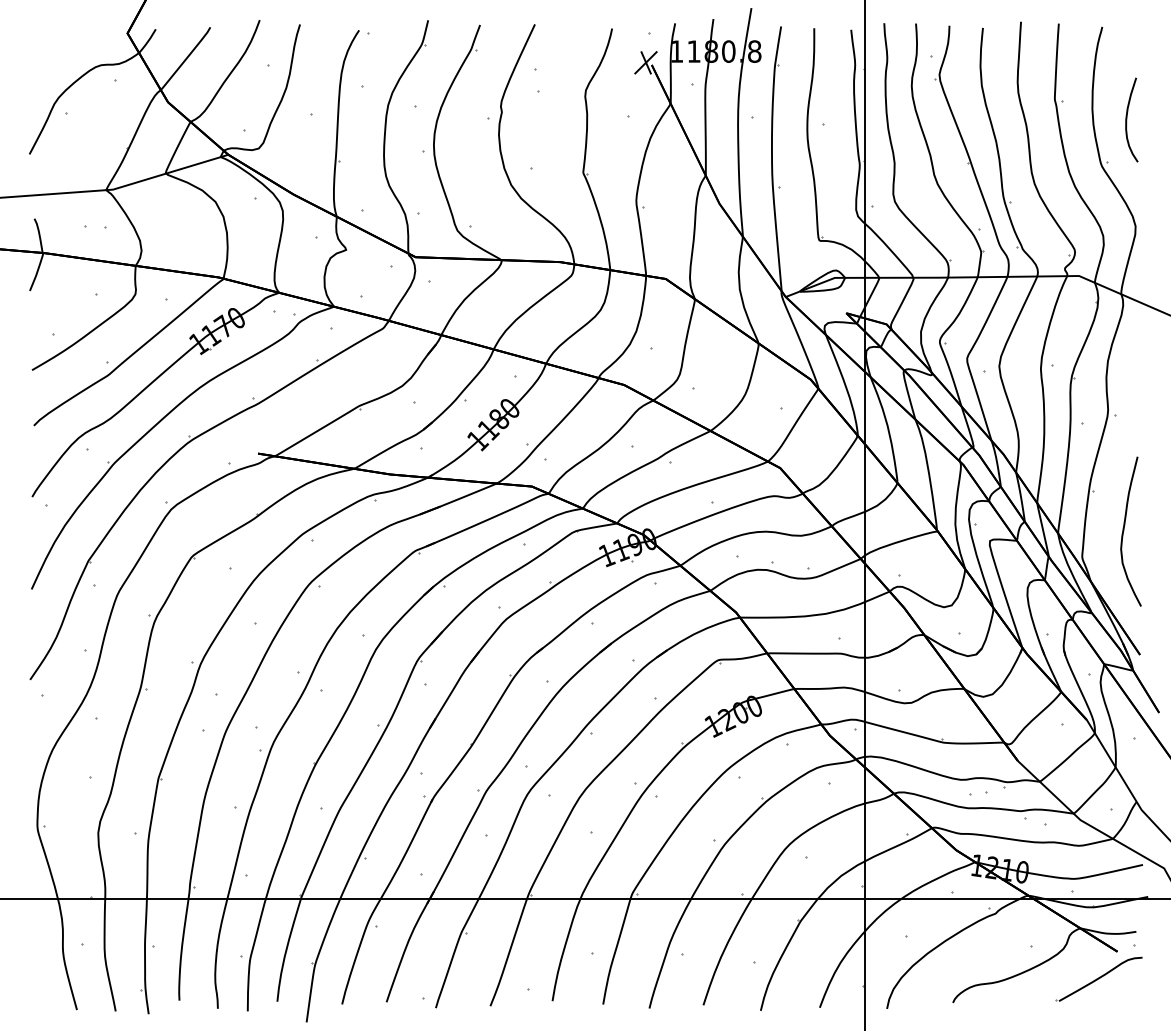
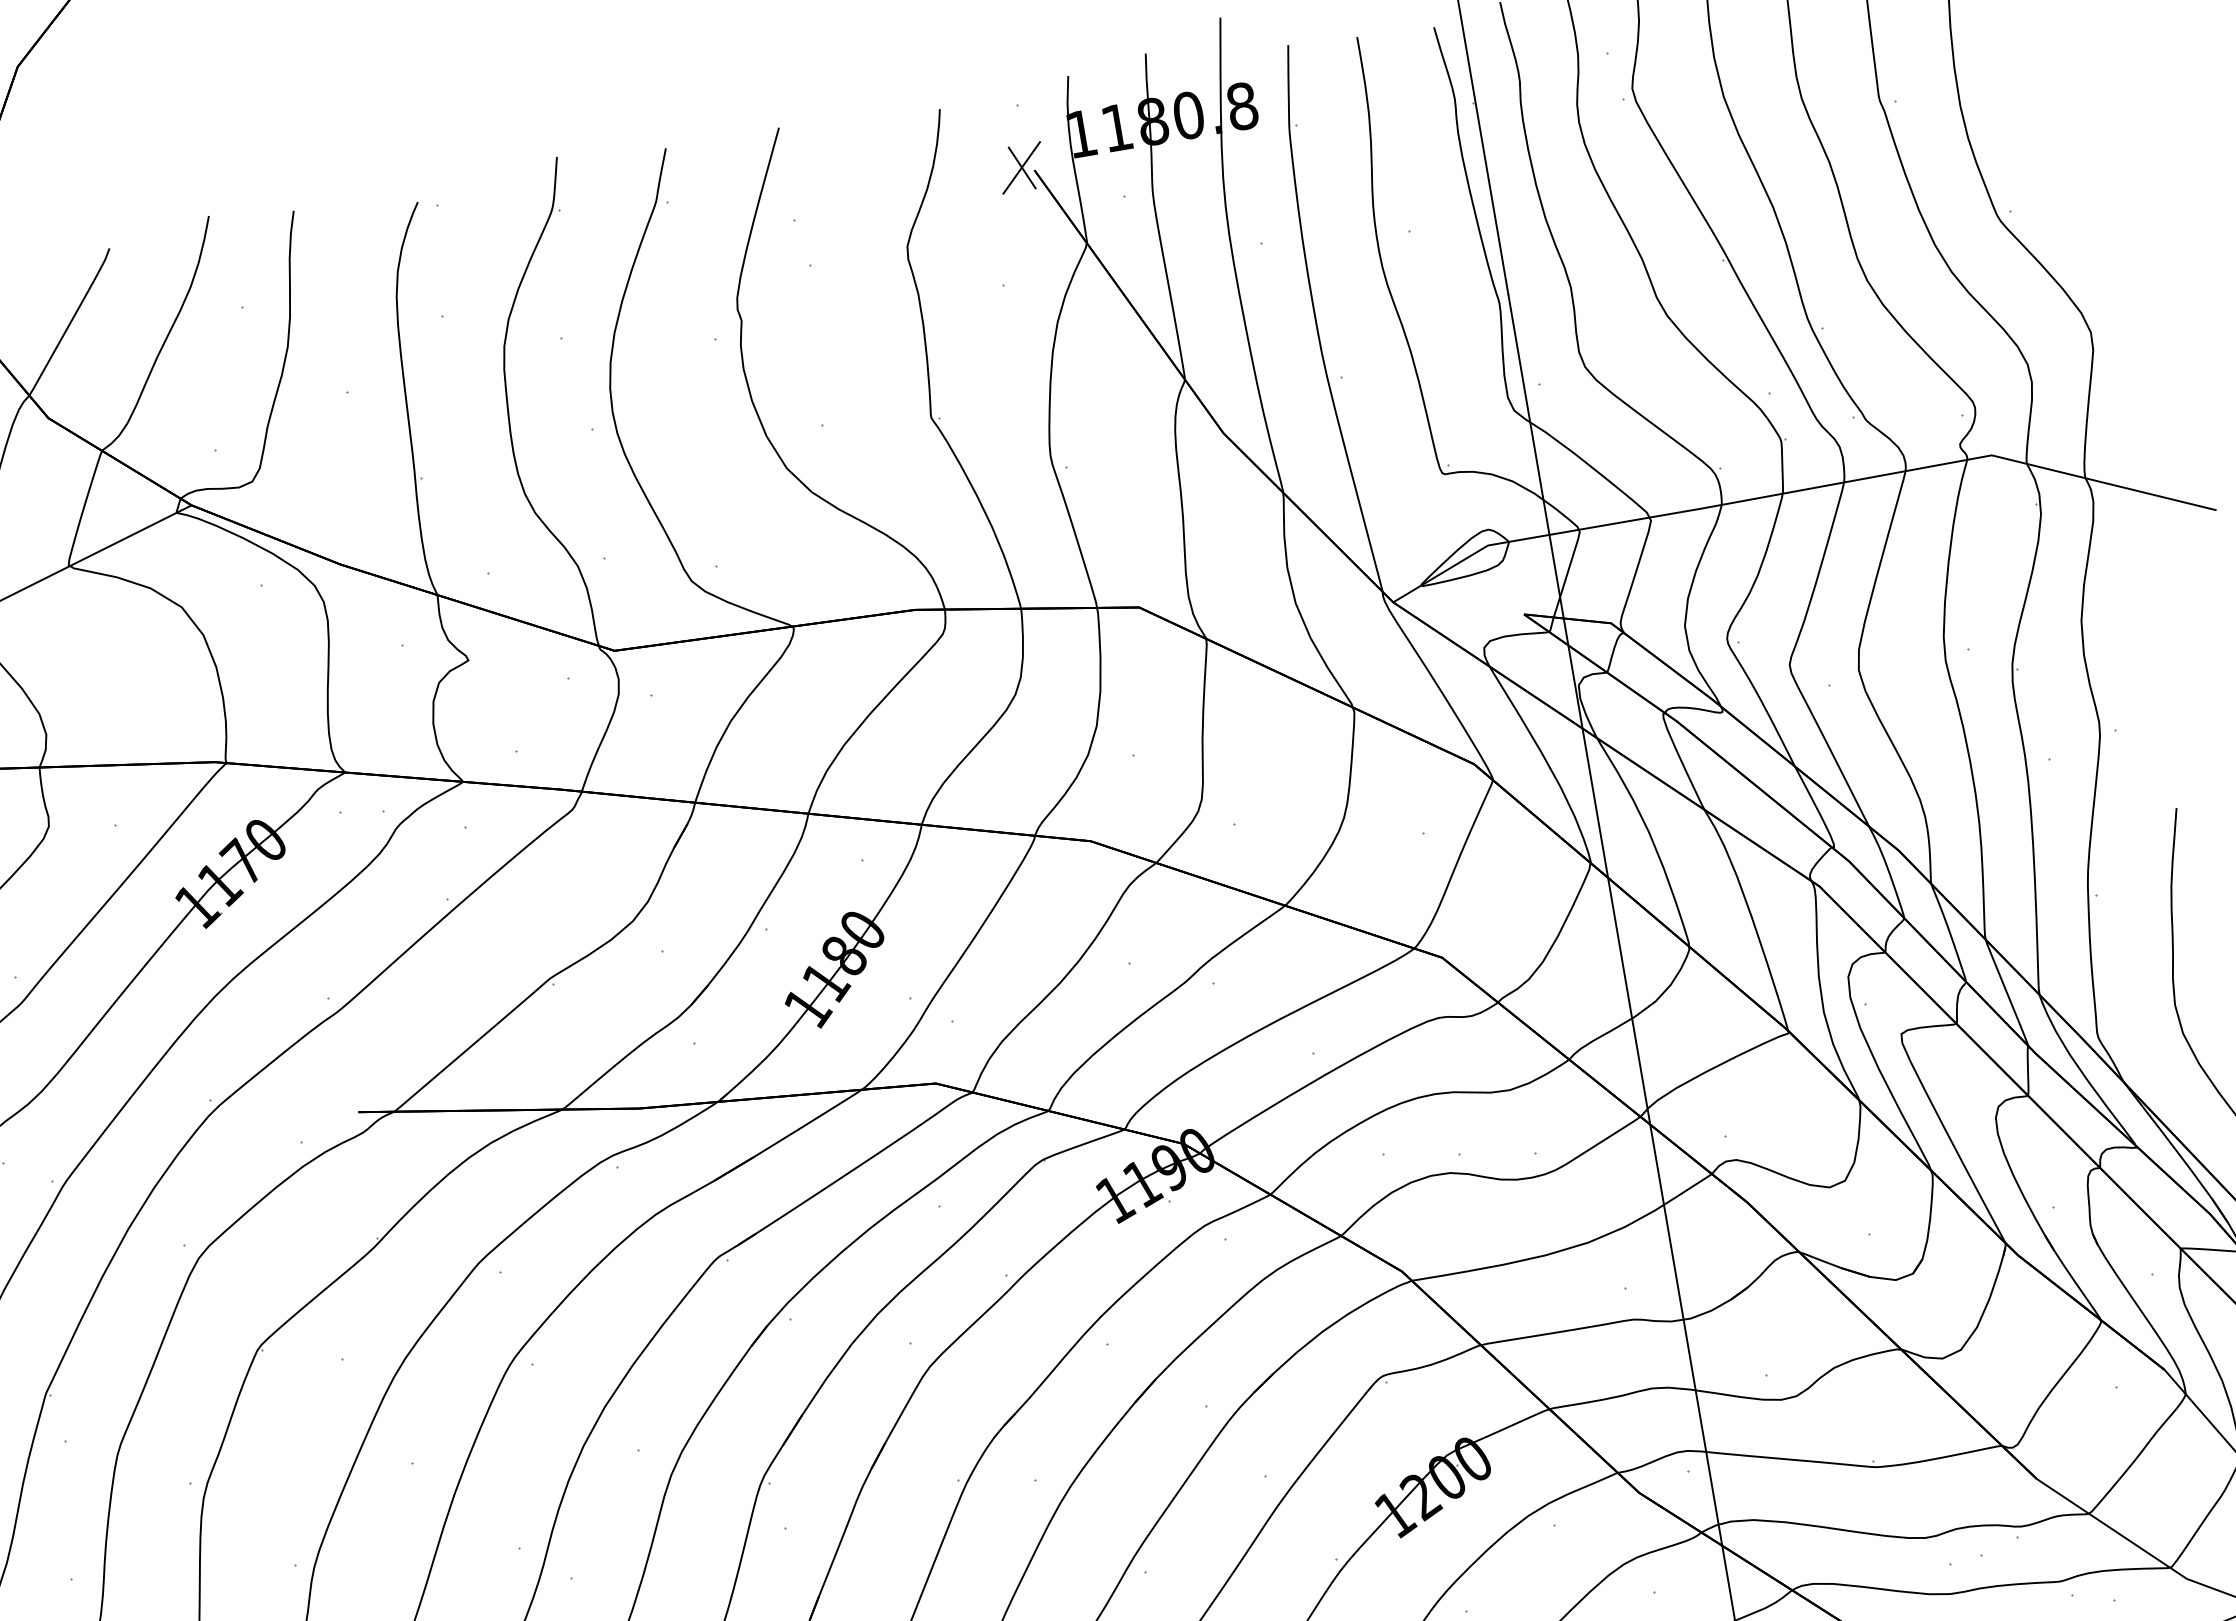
curve: (1127, 119) -> (2036, 114), removed

